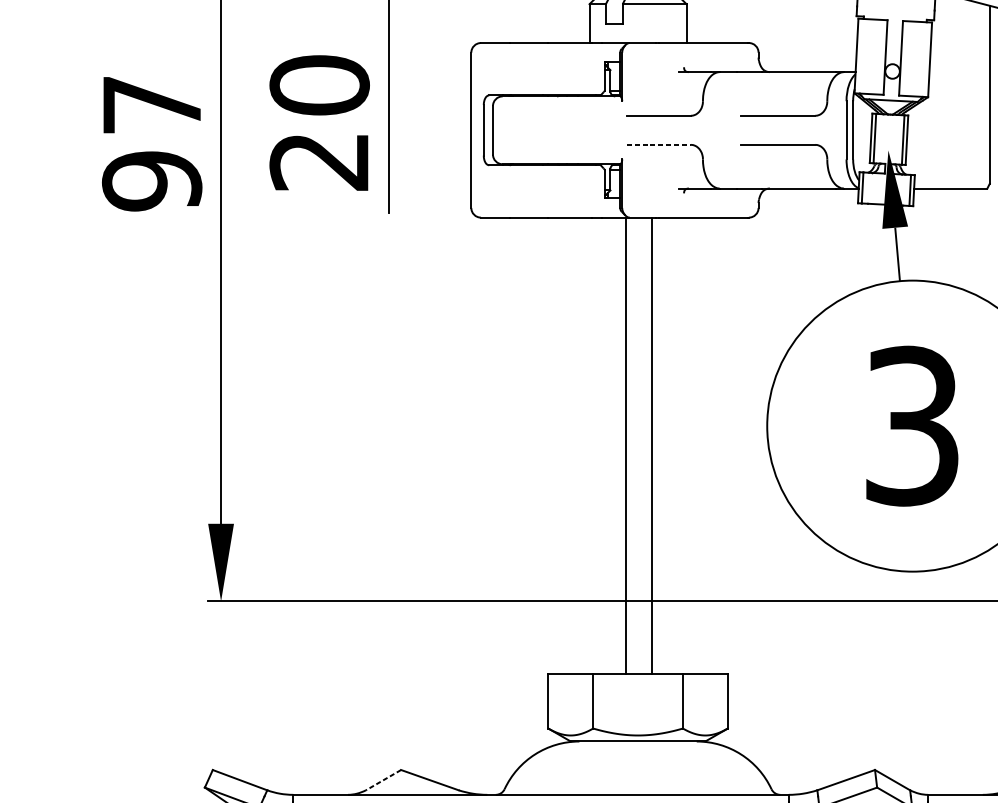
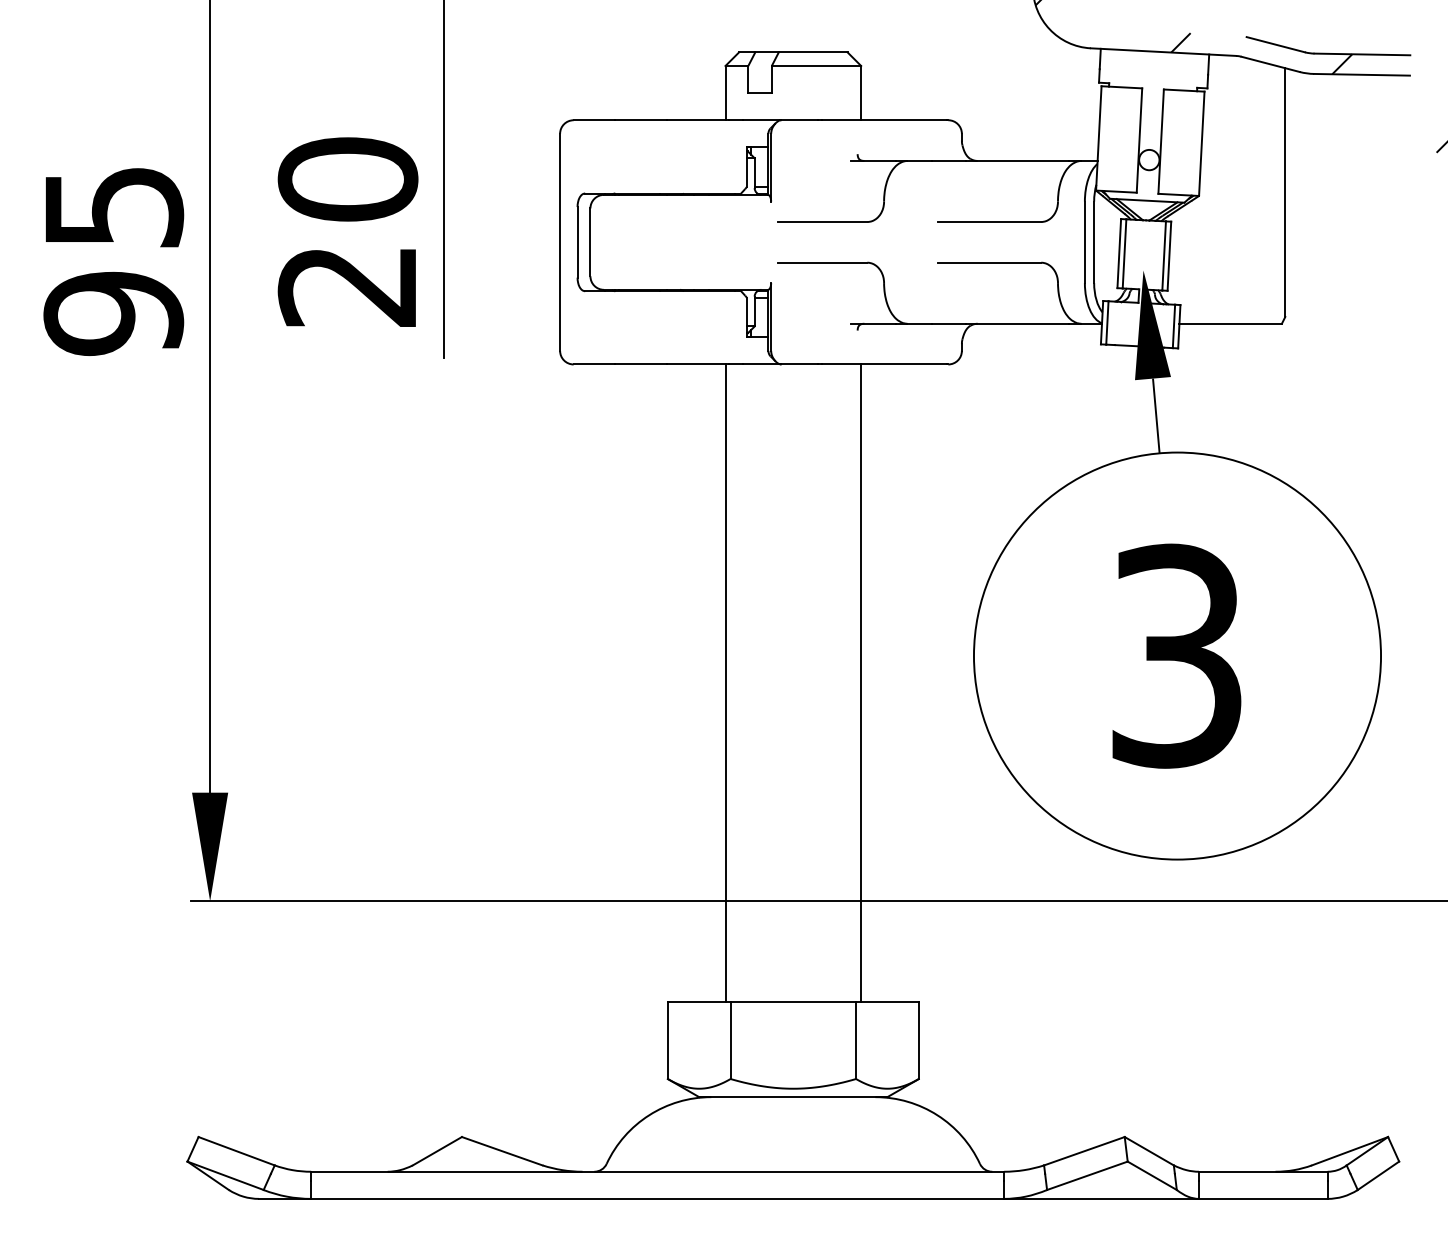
text: (152, 105) -> (114, 207), 97 -> 95
line: (658, 144) -> (822, 262), dashed -> solid
line: (626, 445) -> (725, 683), moved
line: (651, 445) -> (861, 683), moved
line: (382, 780) -> (436, 1151), dashed -> solid

